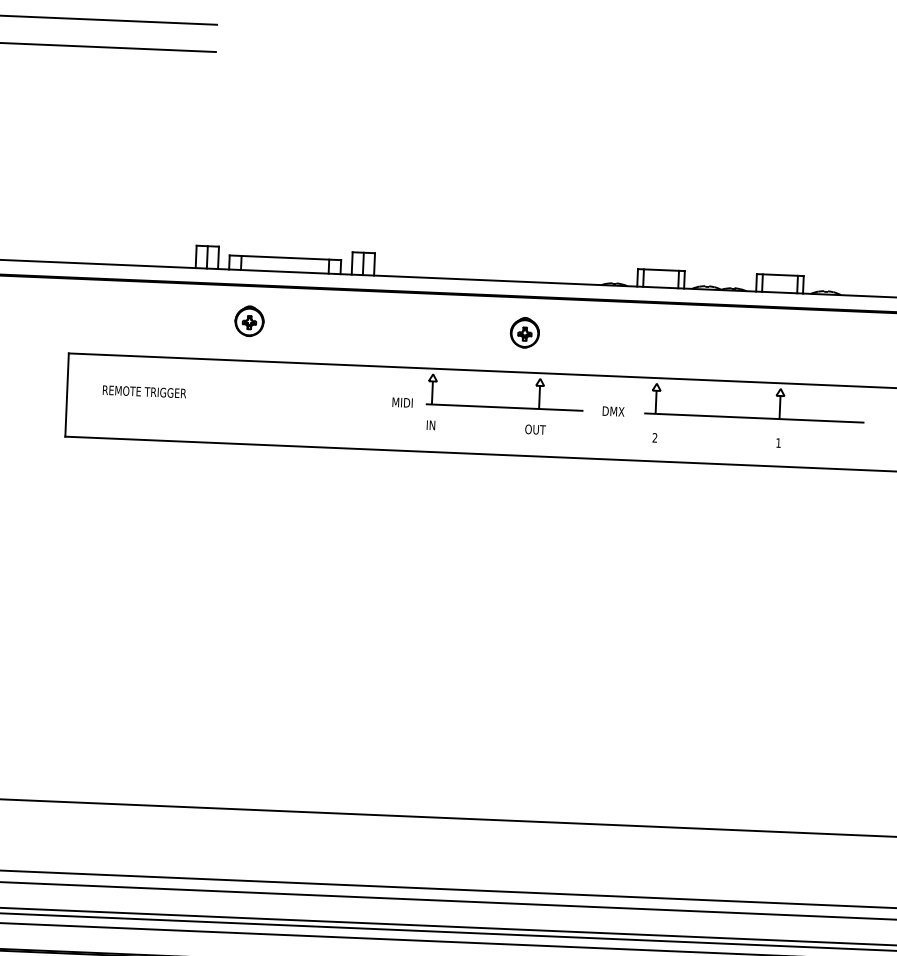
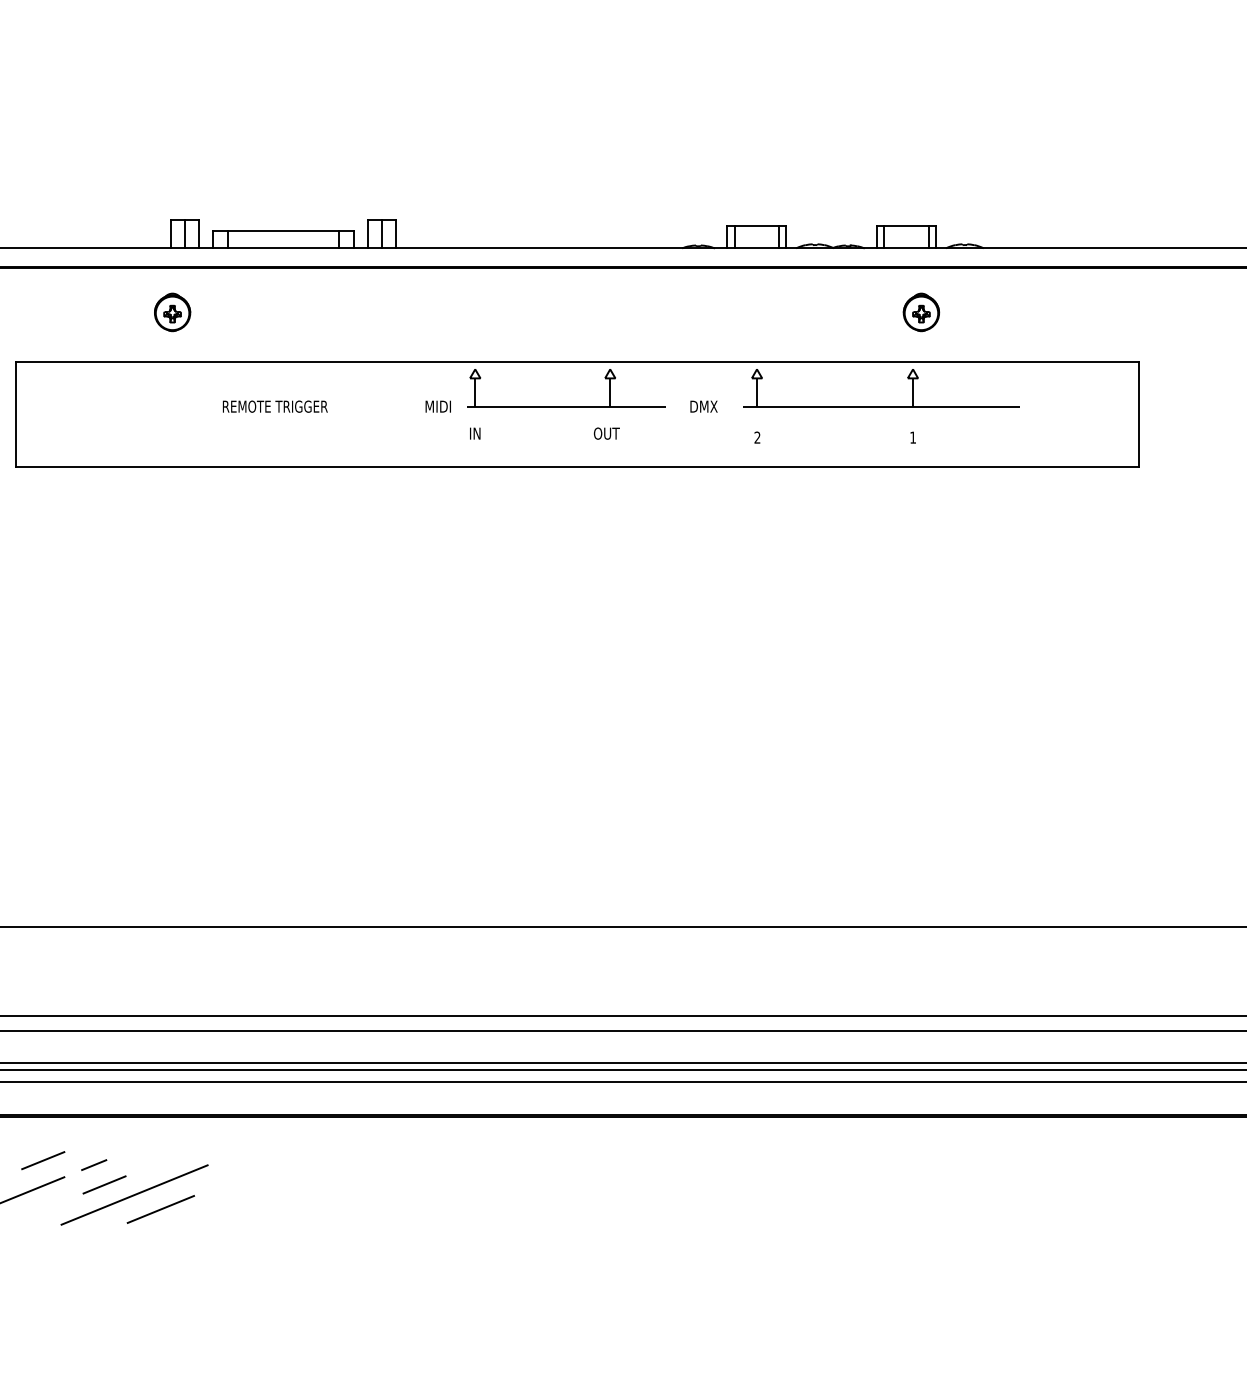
part: (249, 321) -> (172, 312), moved
part: (524, 332) -> (921, 312), moved
text: (143, 391) -> (274, 406), moved

